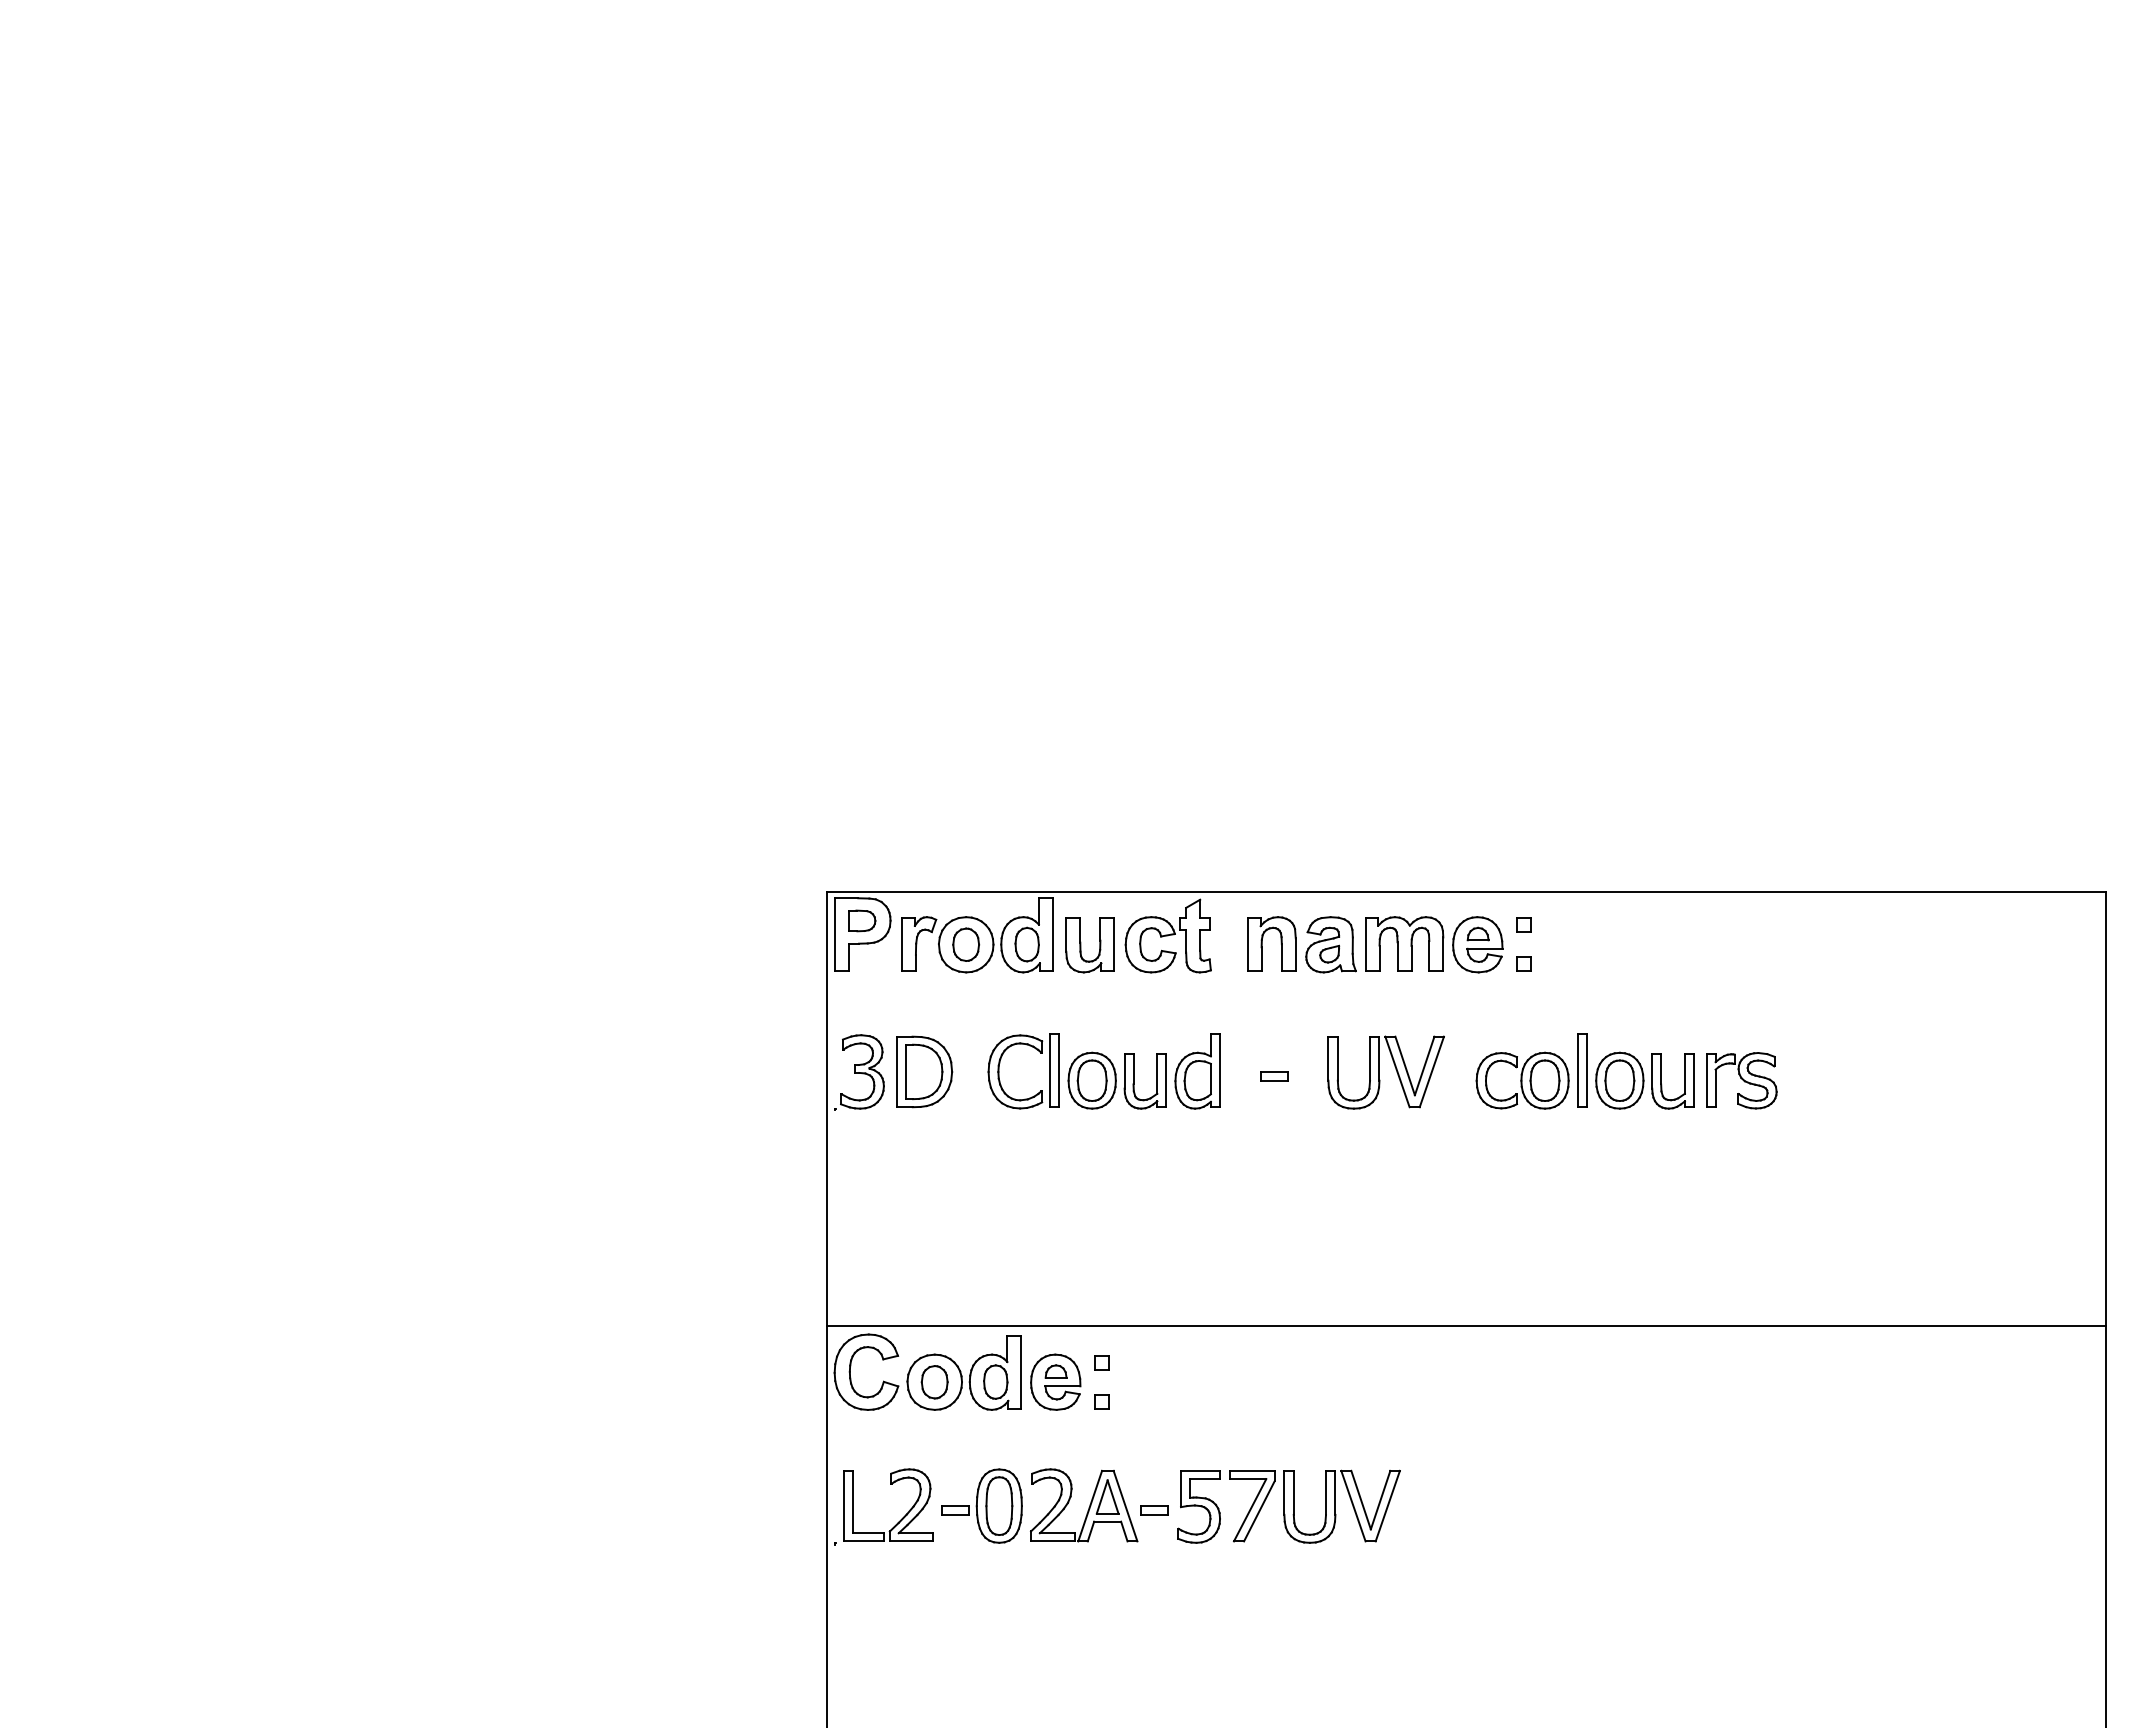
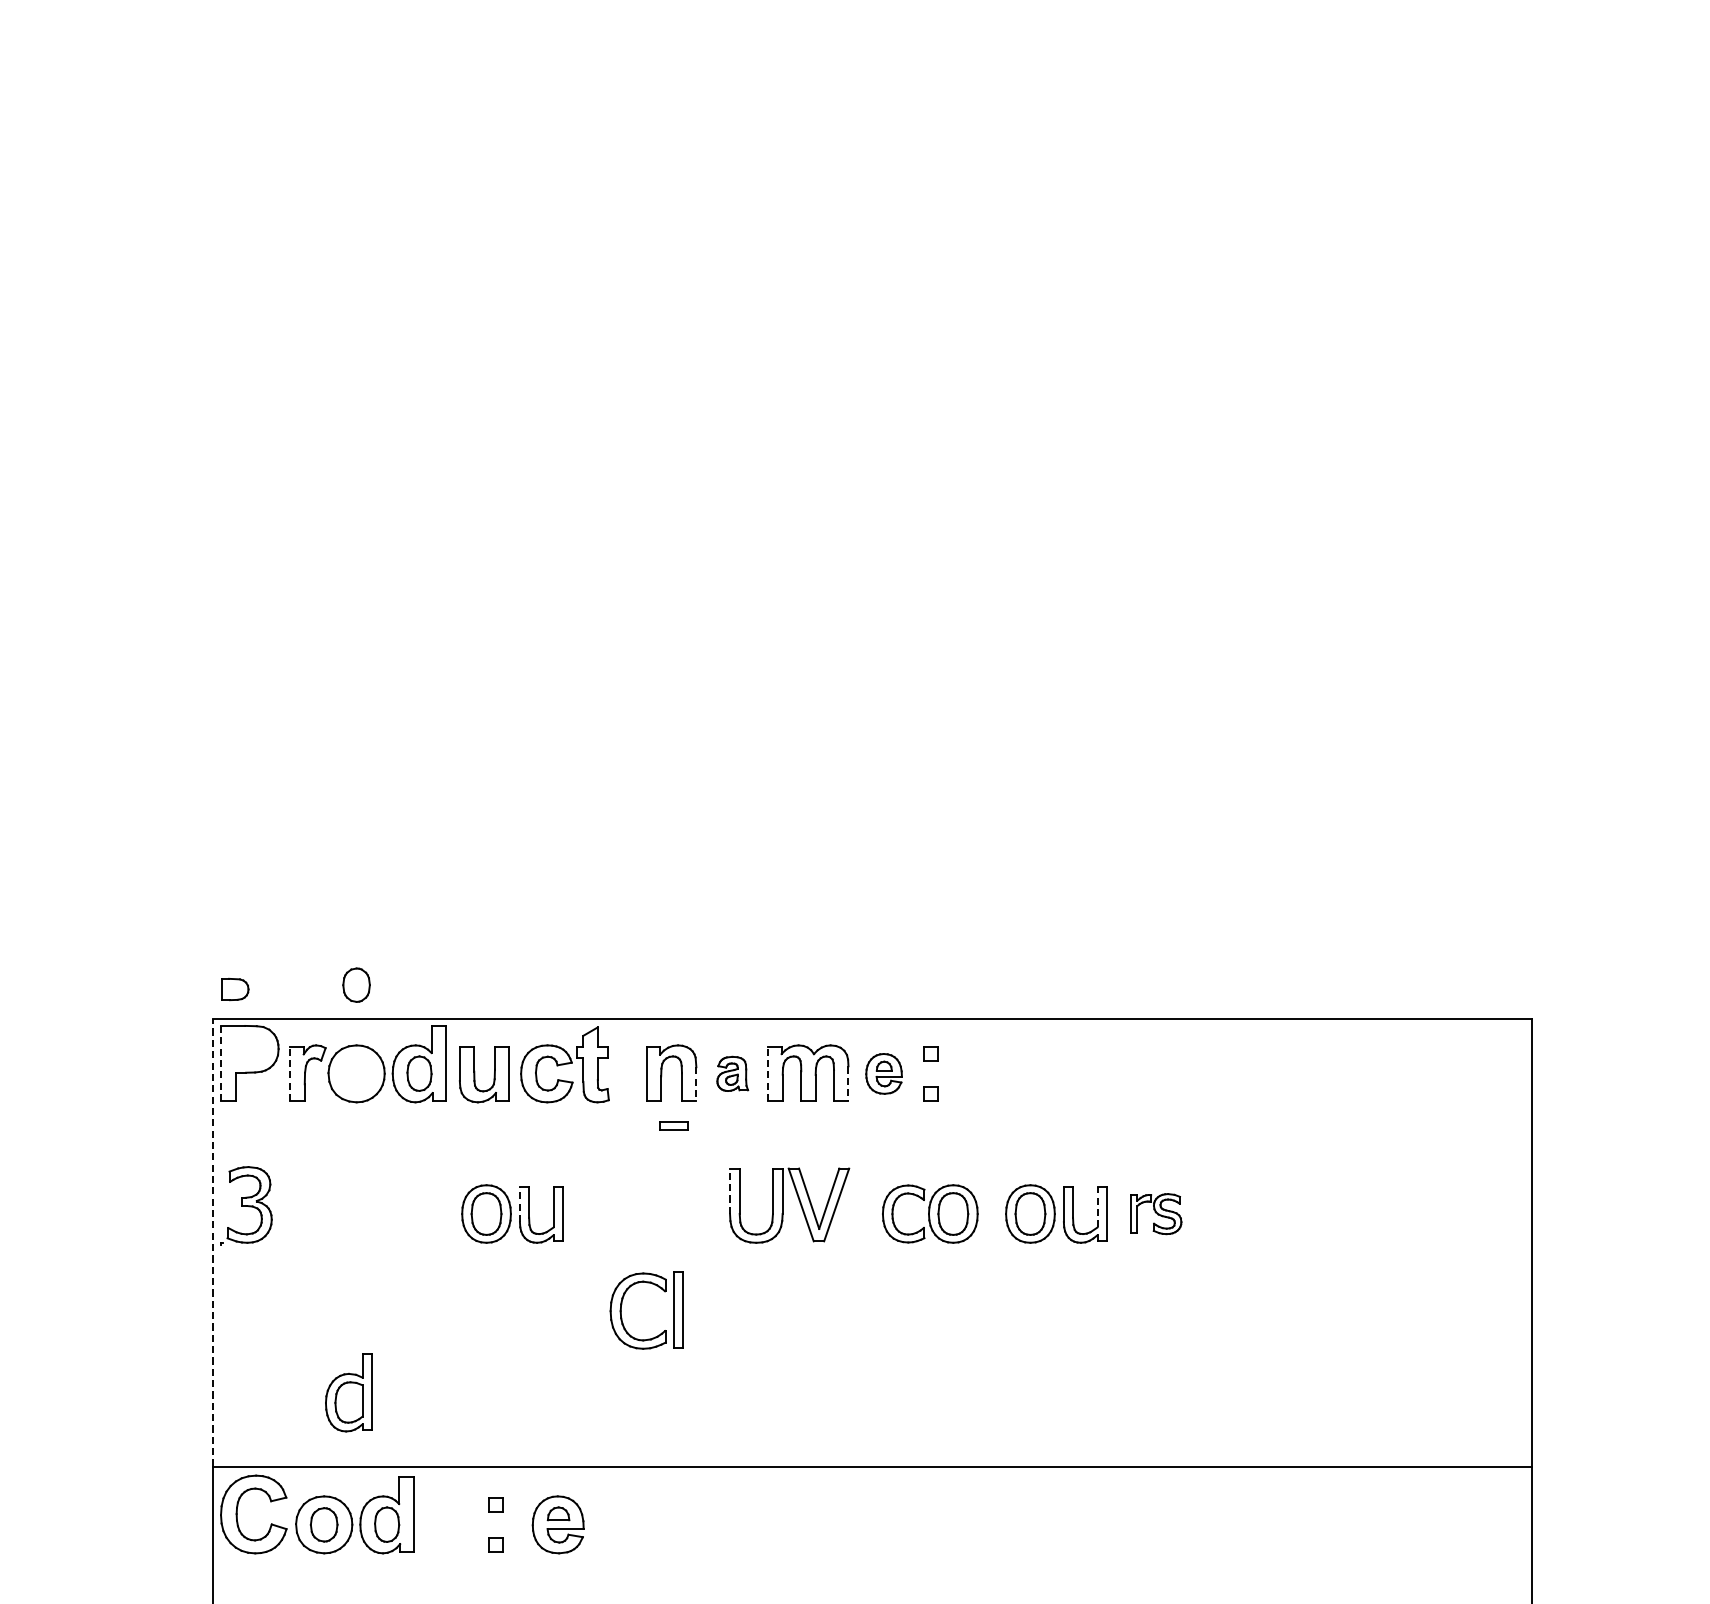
part: (862, 920) -> (235, 989), moved
line: (834, 934) -> (220, 1063), solid -> dashed
line: (901, 944) -> (289, 1073), solid -> dashed
part: (966, 944) -> (356, 984), moved
part: (1330, 944) -> (732, 1073), size x0.6
line: (1365, 944) -> (768, 1073), solid -> dashed
part: (1477, 944) -> (883, 1073), size x0.7
line: (1443, 954) -> (848, 1083), solid -> dashed
line: (1295, 955) -> (696, 1084), solid -> dashed
line: (1328, 1058) -> (730, 1191), solid -> dashed
line: (1124, 1070) -> (519, 1203), solid -> dashed
part: (1582, 1070) -> (991, 1203), removed
part: (924, 1071) -> (313, 1204), removed
part: (999, 1071) -> (621, 1310), moved
part: (1197, 1071) -> (348, 1393), moved
line: (1684, 1074) -> (1097, 1207), solid -> dashed
part: (1274, 1076) -> (674, 1126), moved
part: (1741, 1080) -> (1155, 1213), size x0.7
line: (827, 1108) -> (213, 1242), solid -> dashed
part: (1055, 1381) -> (557, 1524), moved

